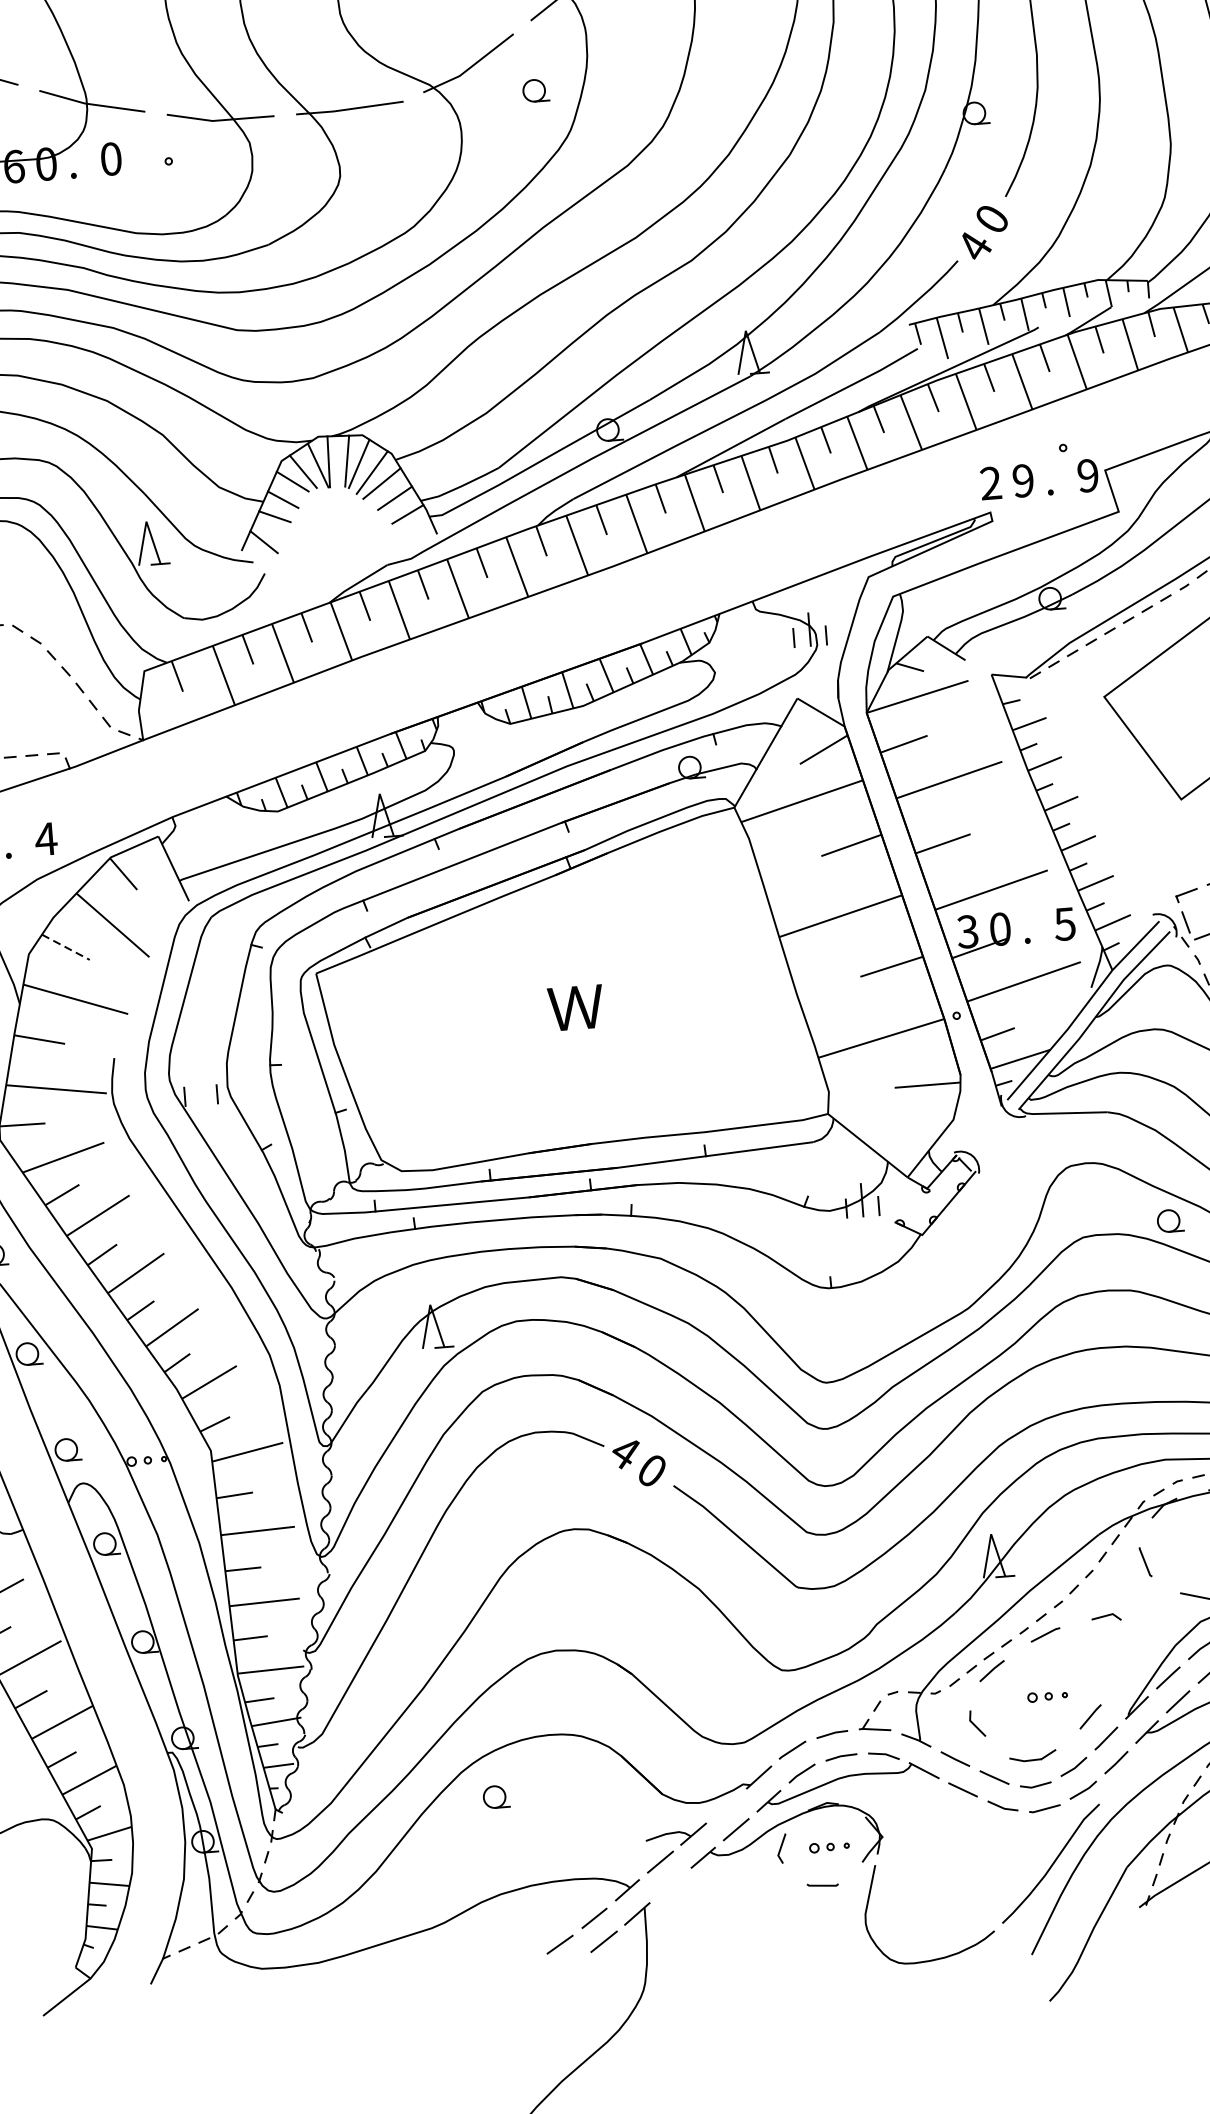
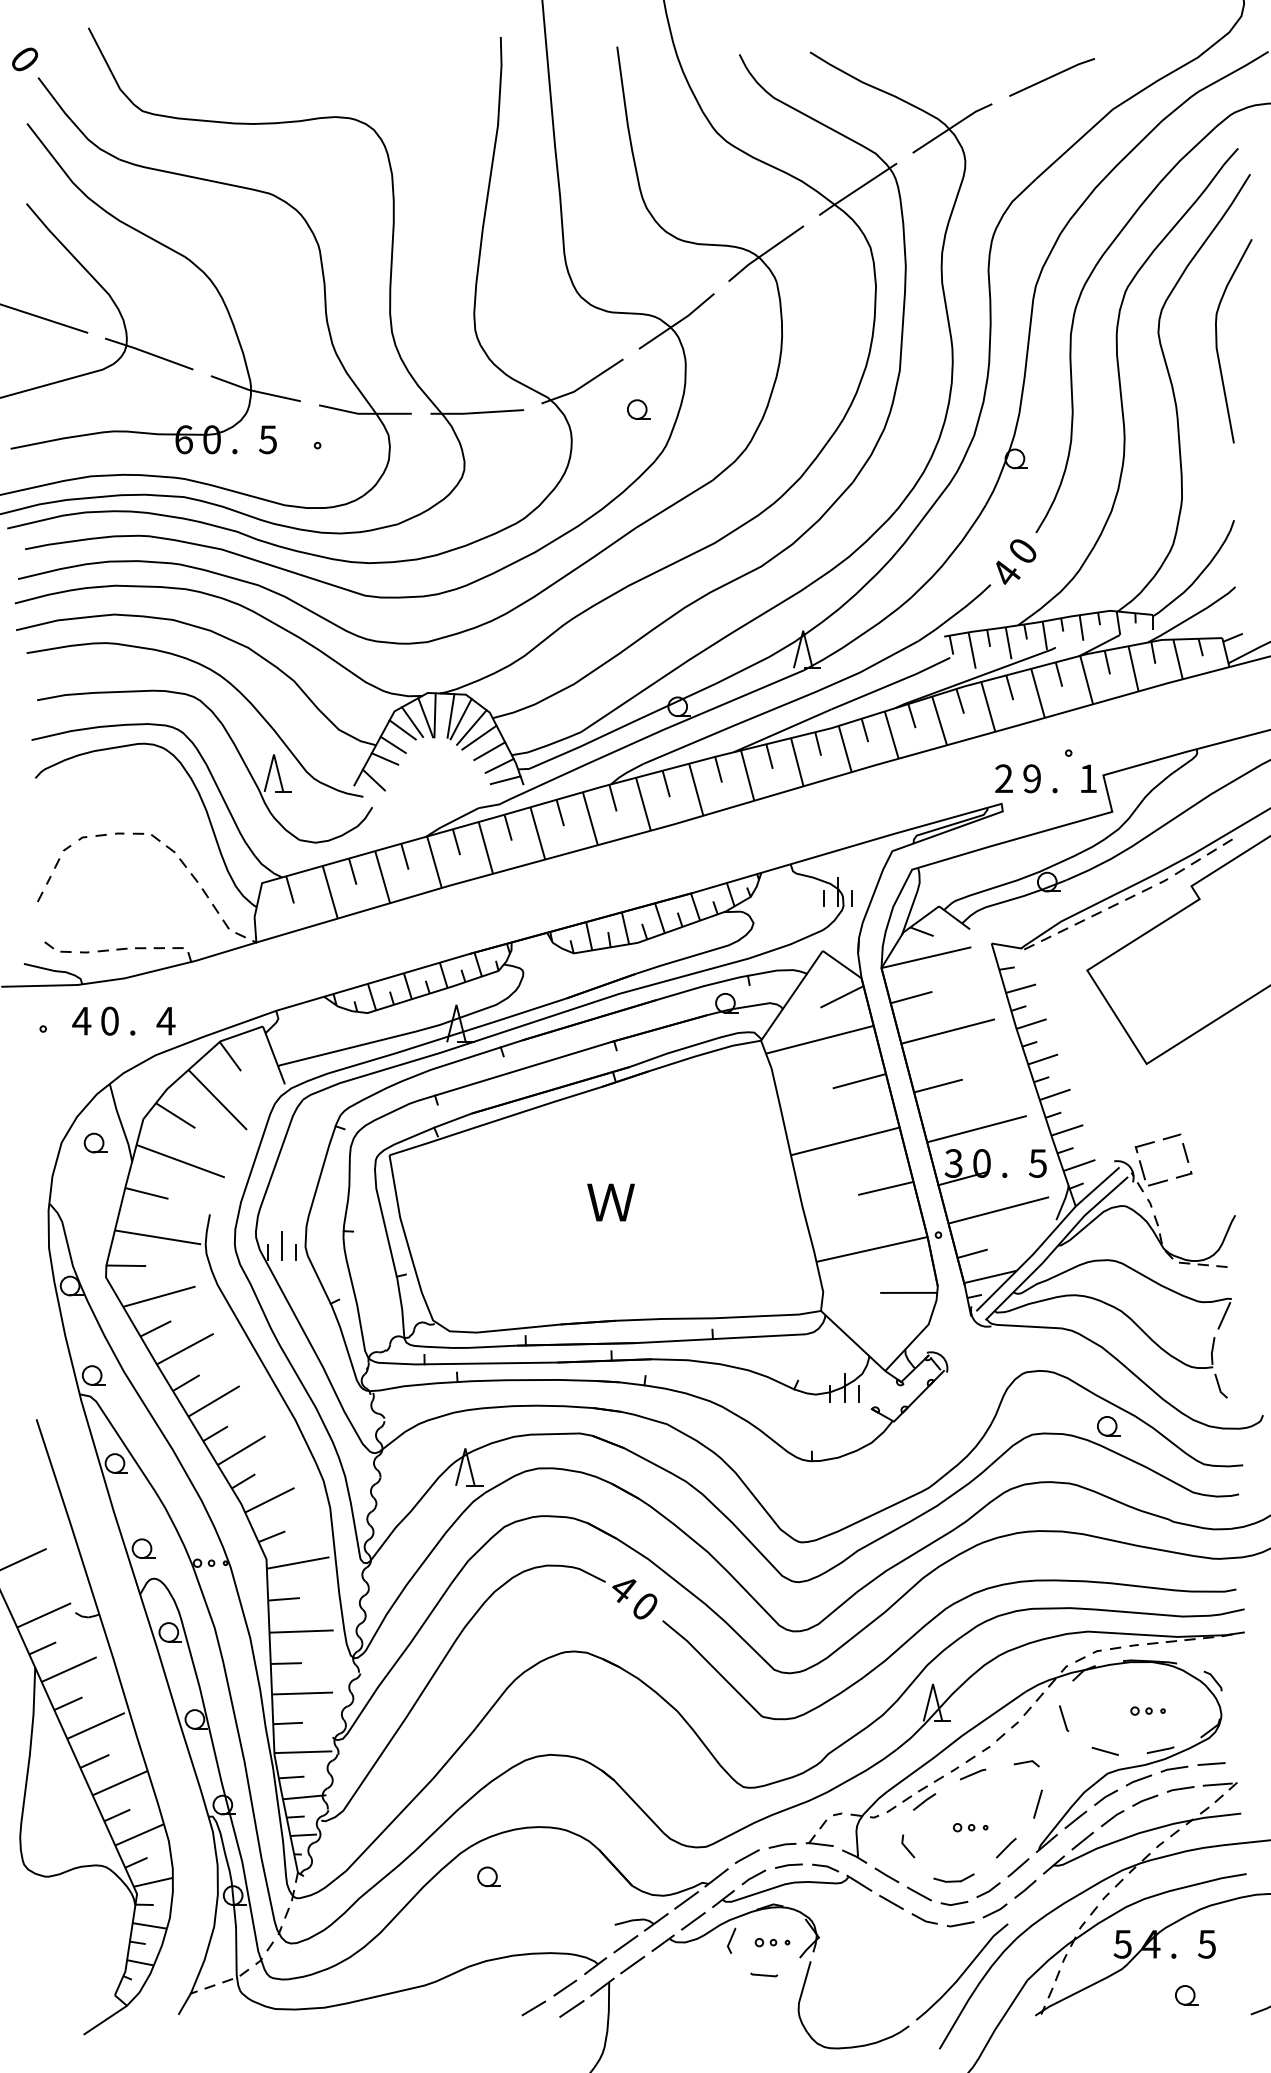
text: (110, 158) -> (267, 439), 0 -> 5
text: (1087, 475) -> (1087, 778), 9 -> 1
line: (415, 530) -> (505, 780), added
line: (66, 947) -> (176, 1115), dashed -> solid
line: (200, 1088) -> (282, 1246), added
line: (1122, 1662) -> (1037, 1803), added
line: (726, 1806) -> (686, 1900), added
line: (669, 1885) -> (632, 1964), added

